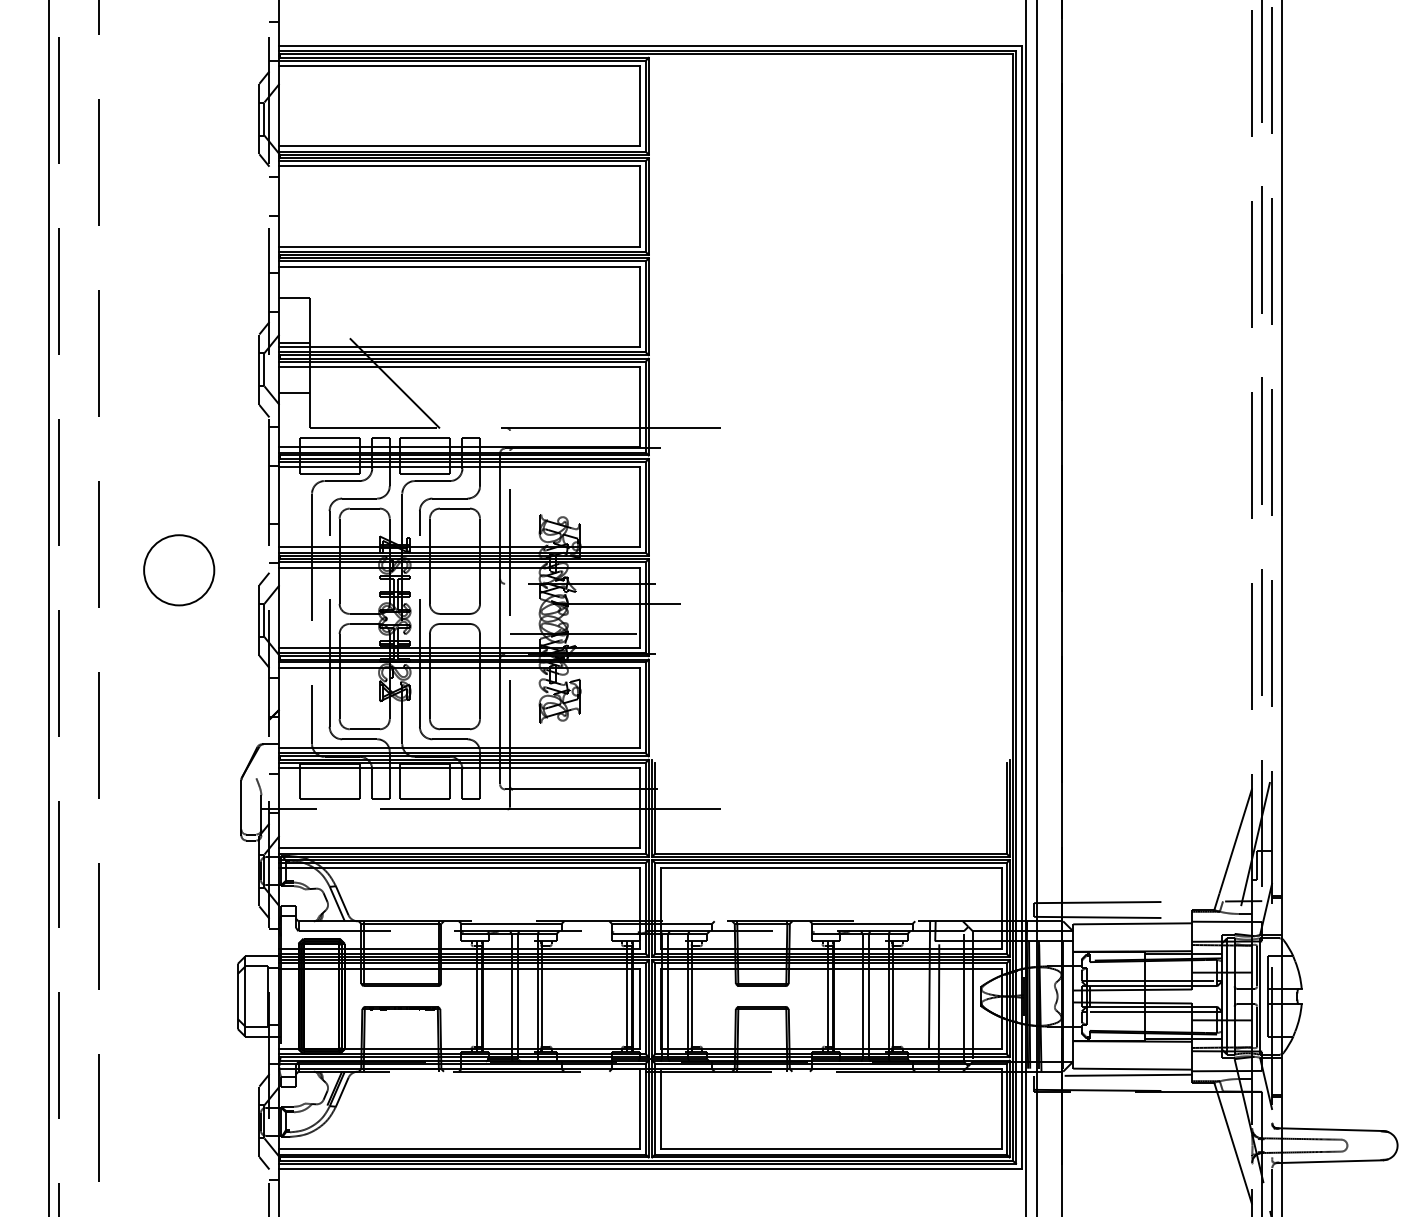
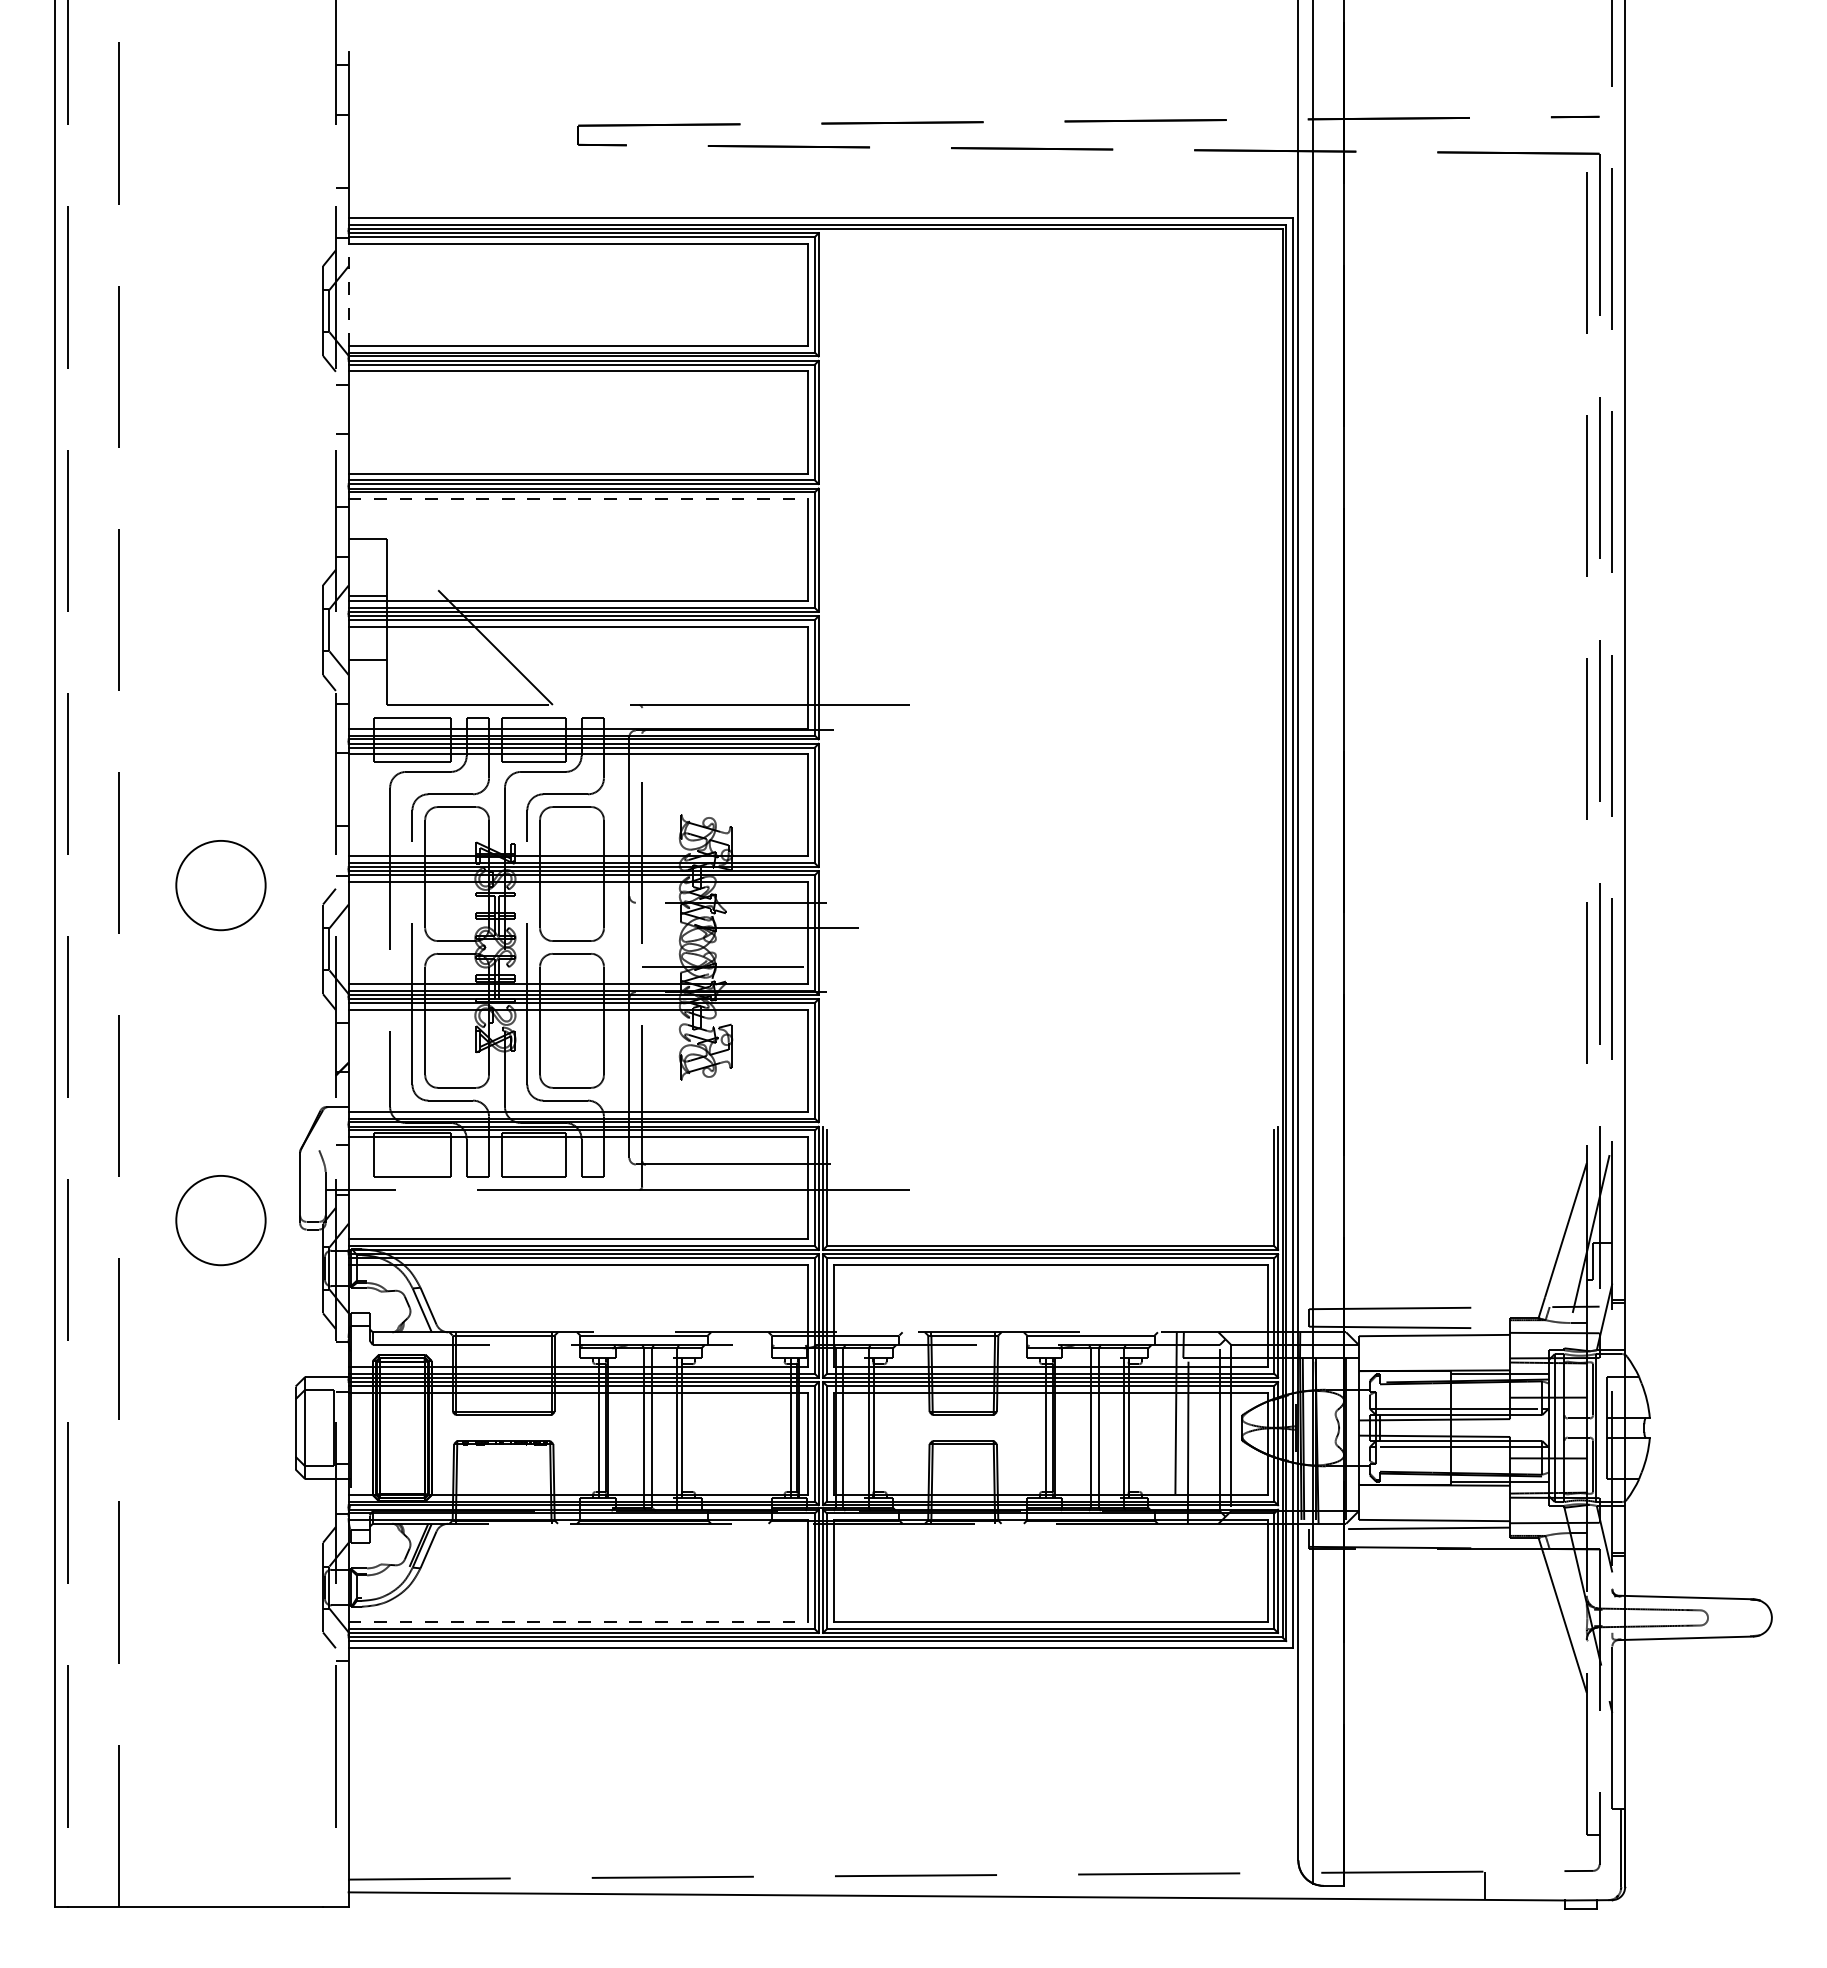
line: (279, 105) -> (348, 294), solid -> dashed
line: (460, 267) -> (578, 499), solid -> dashed
circle: (178, 833) -> (220, 1220), added
line: (460, 1149) -> (578, 1622), solid -> dashed

